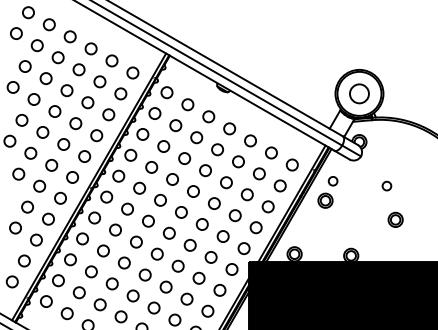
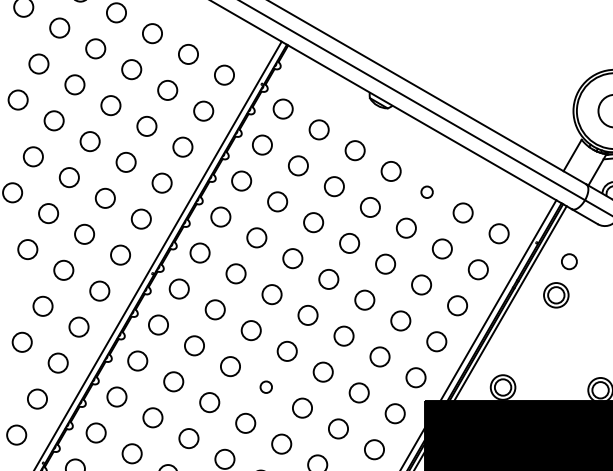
circle: (250, 140) -> (427, 191), size x0.6
circle: (156, 253) -> (265, 386), size x0.6

